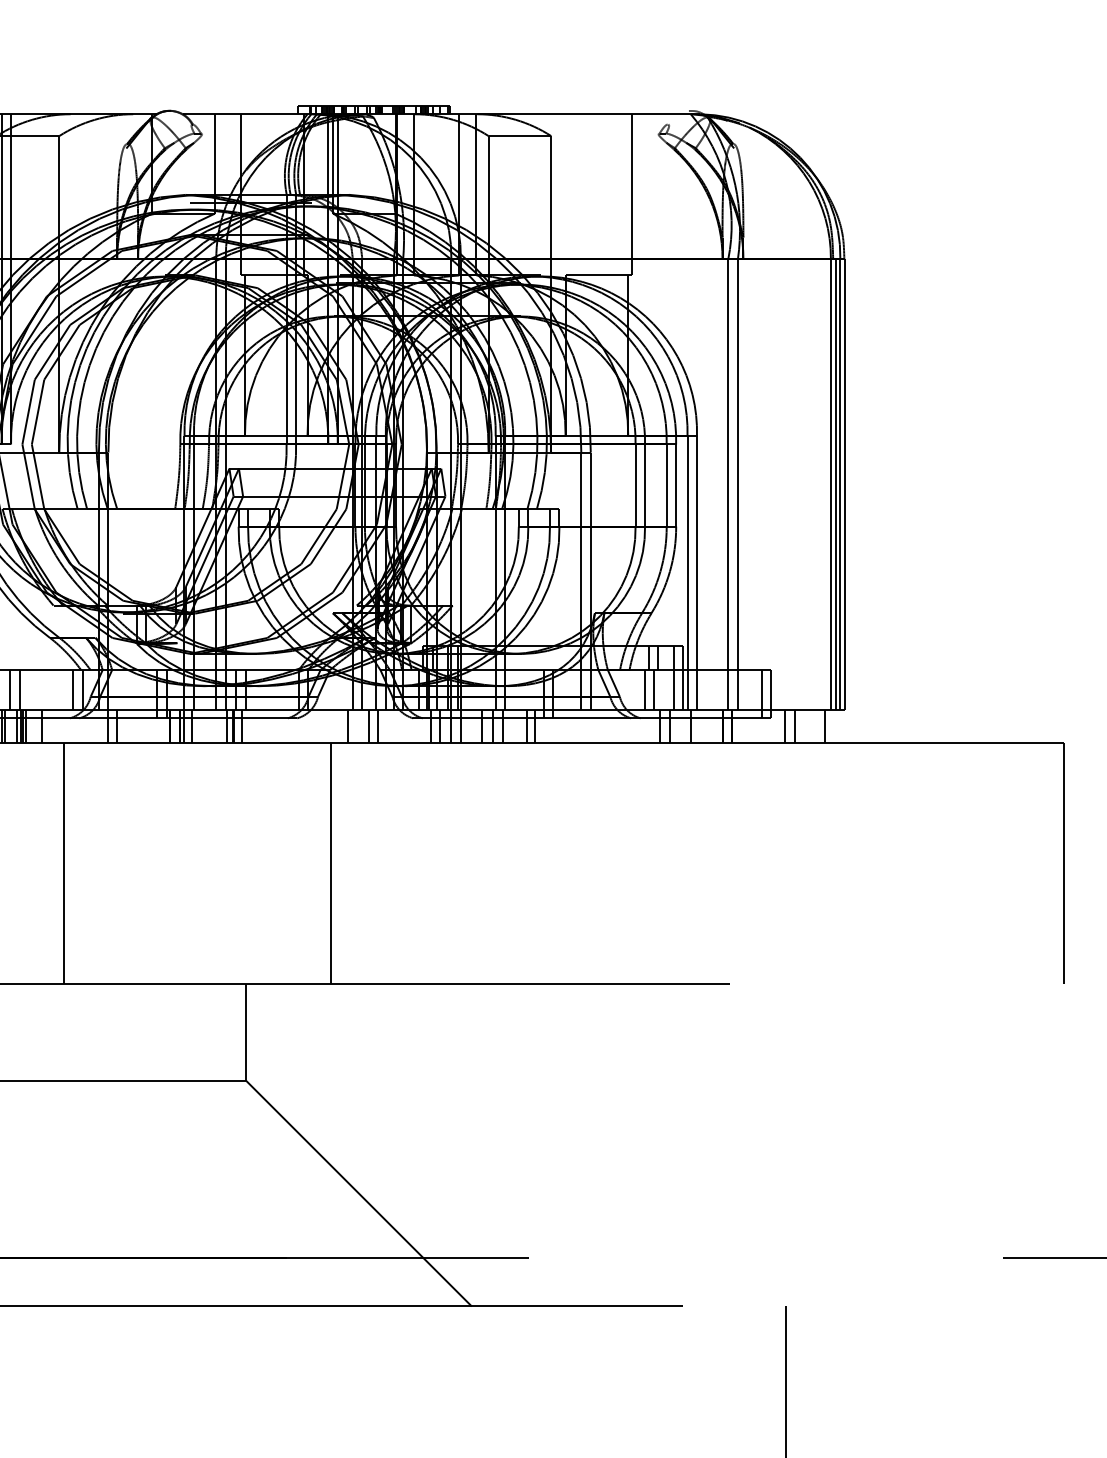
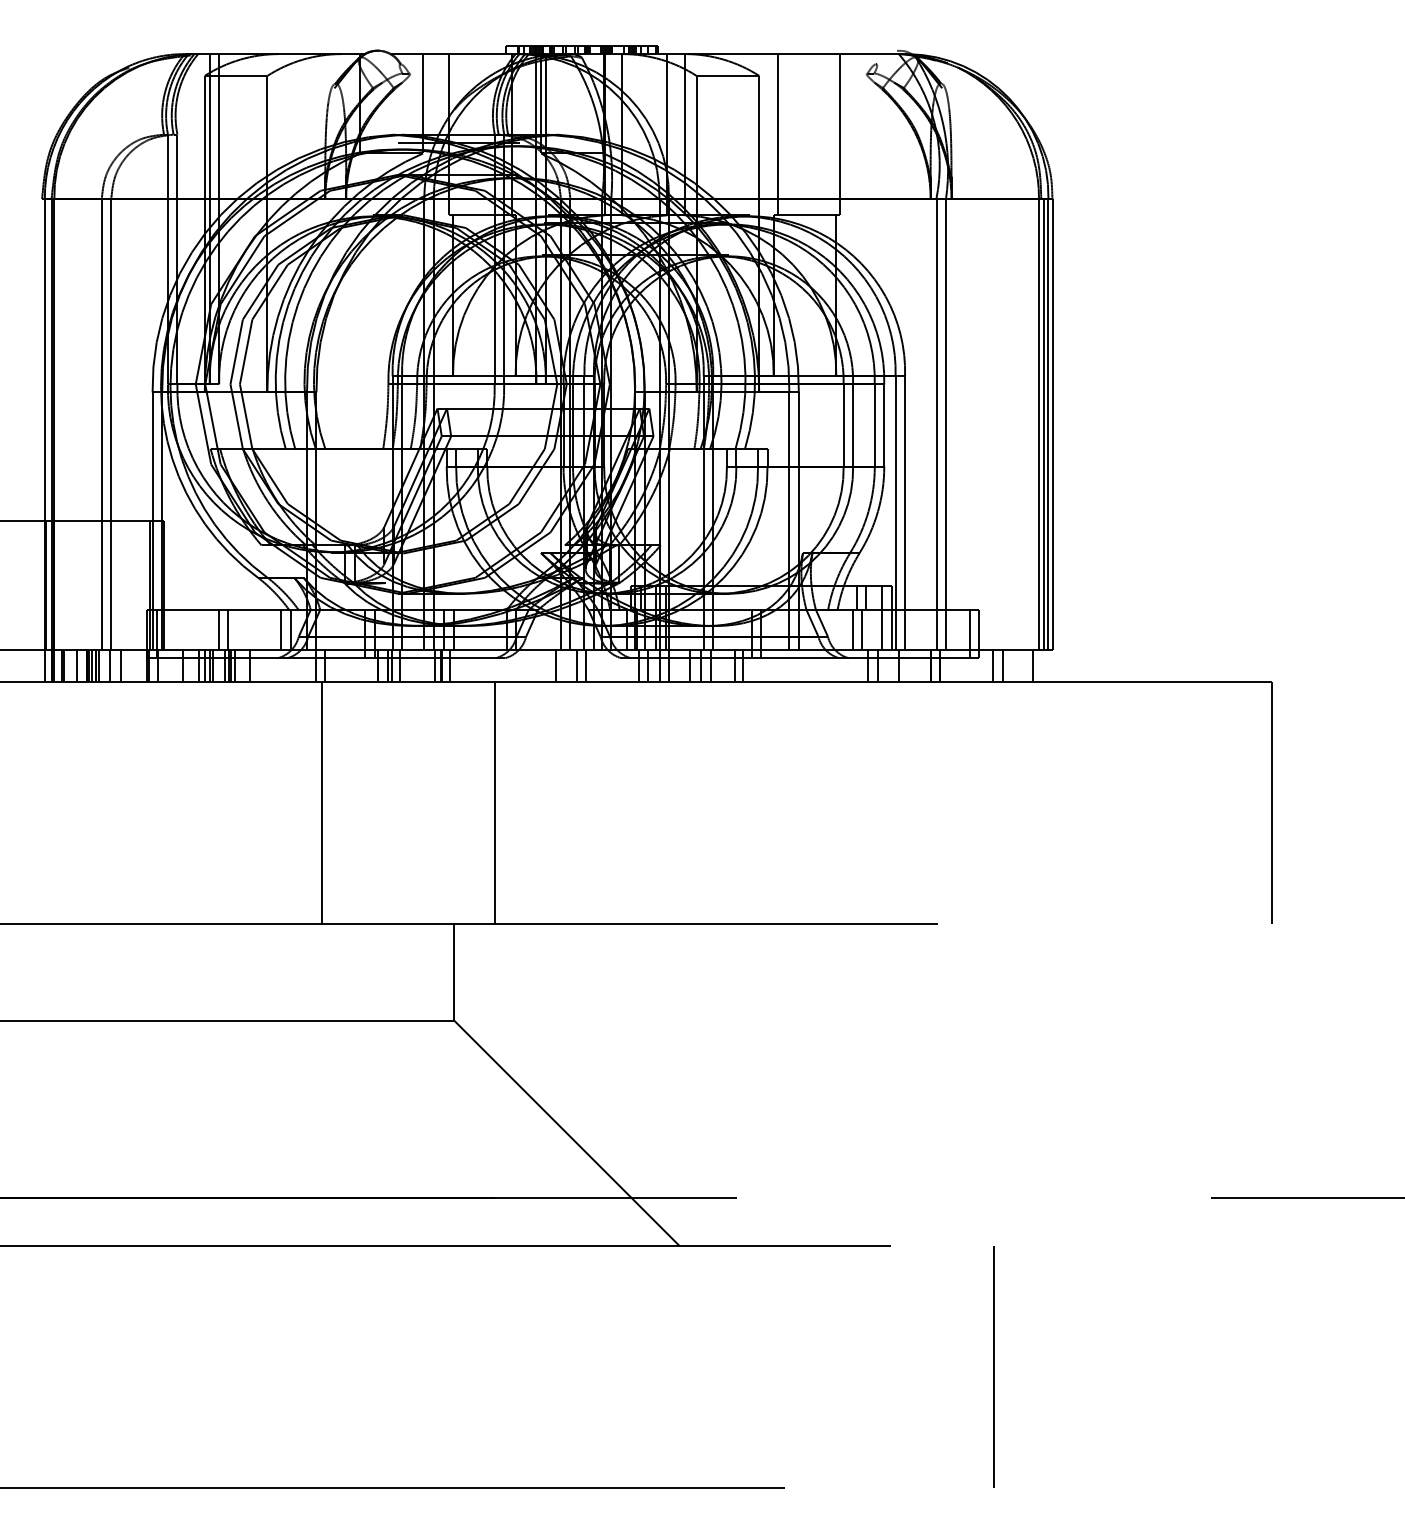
line: (569, 194) -> (777, 134), added
line: (64, 863) -> (322, 803), moved
line: (330, 863) -> (494, 803), moved

